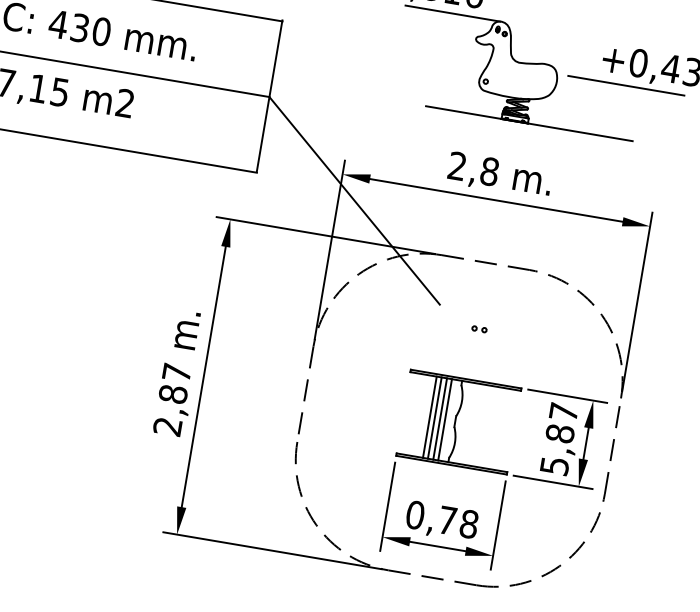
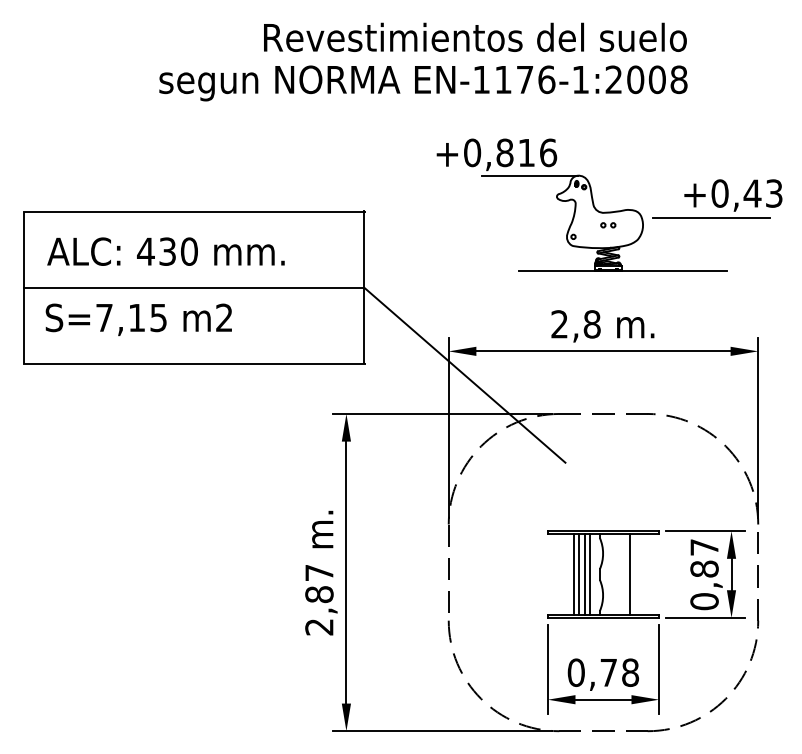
part: (479, 329) -> (608, 225), moved
line: (484, 426) -> (629, 574), added
text: (554, 465) -> (704, 601), 5,87 -> 0,87

